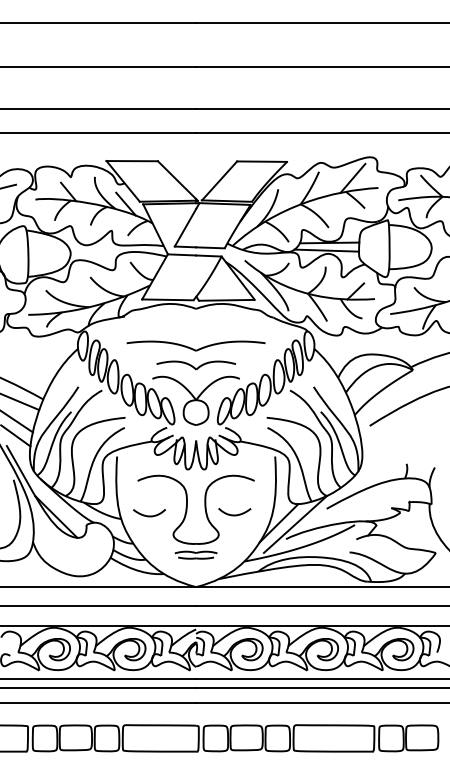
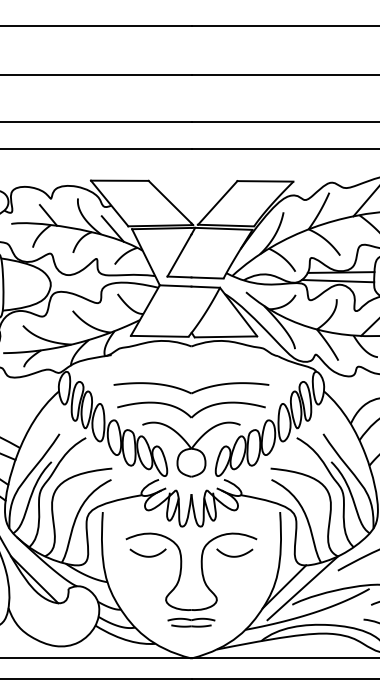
part: (196, 365) -> (191, 409), size x1.67
curve: (234, 514) -> (234, 555), moved
curve: (149, 515) -> (148, 555), moved

